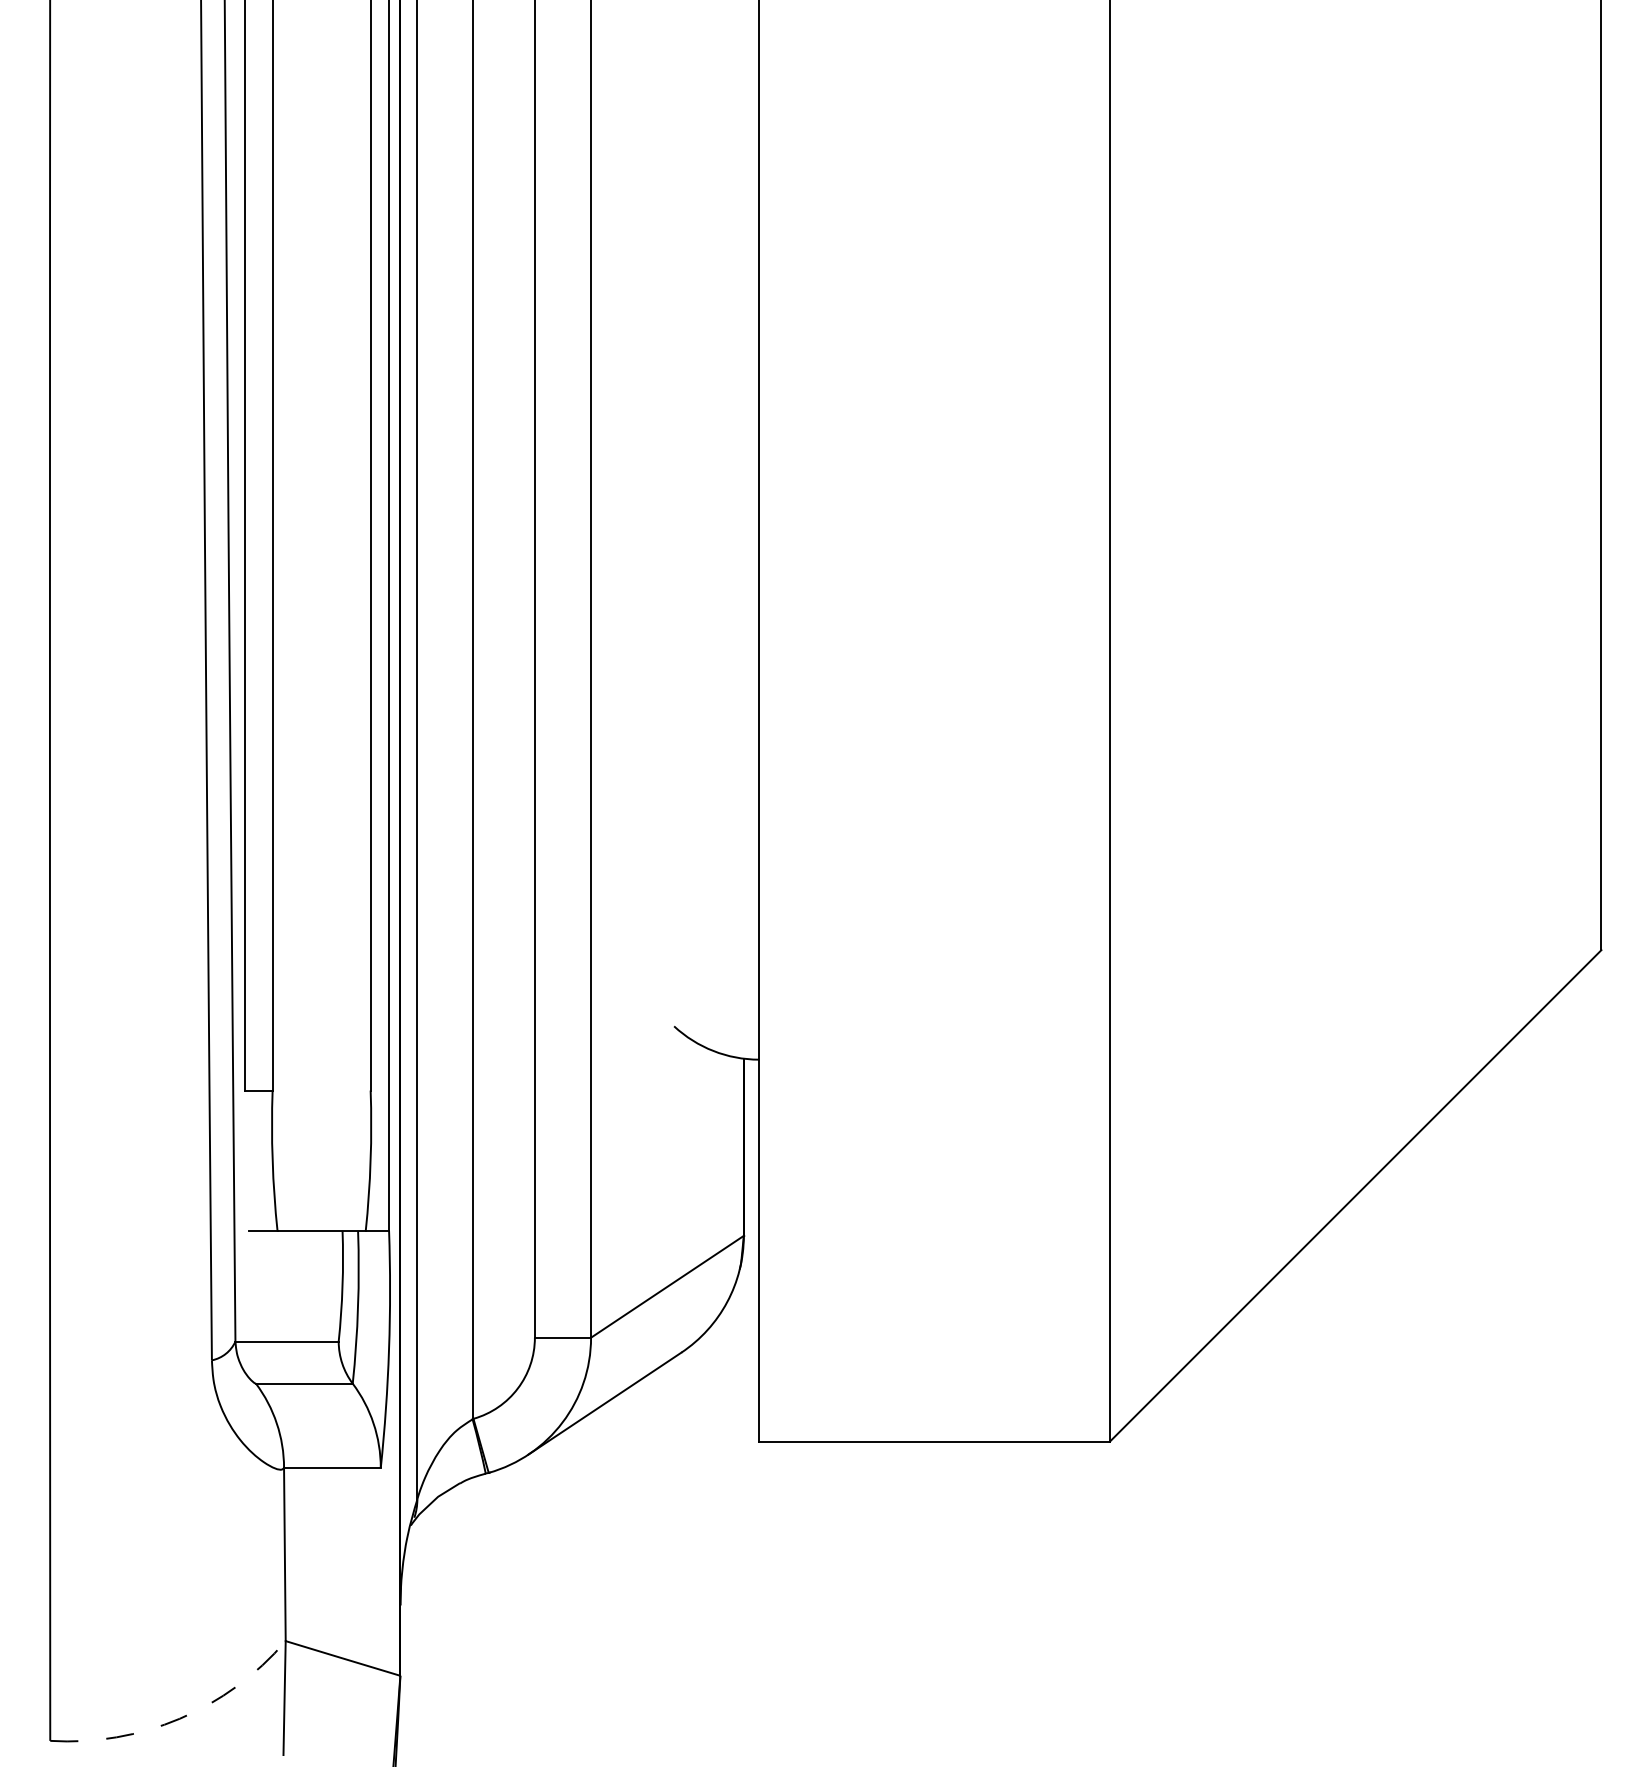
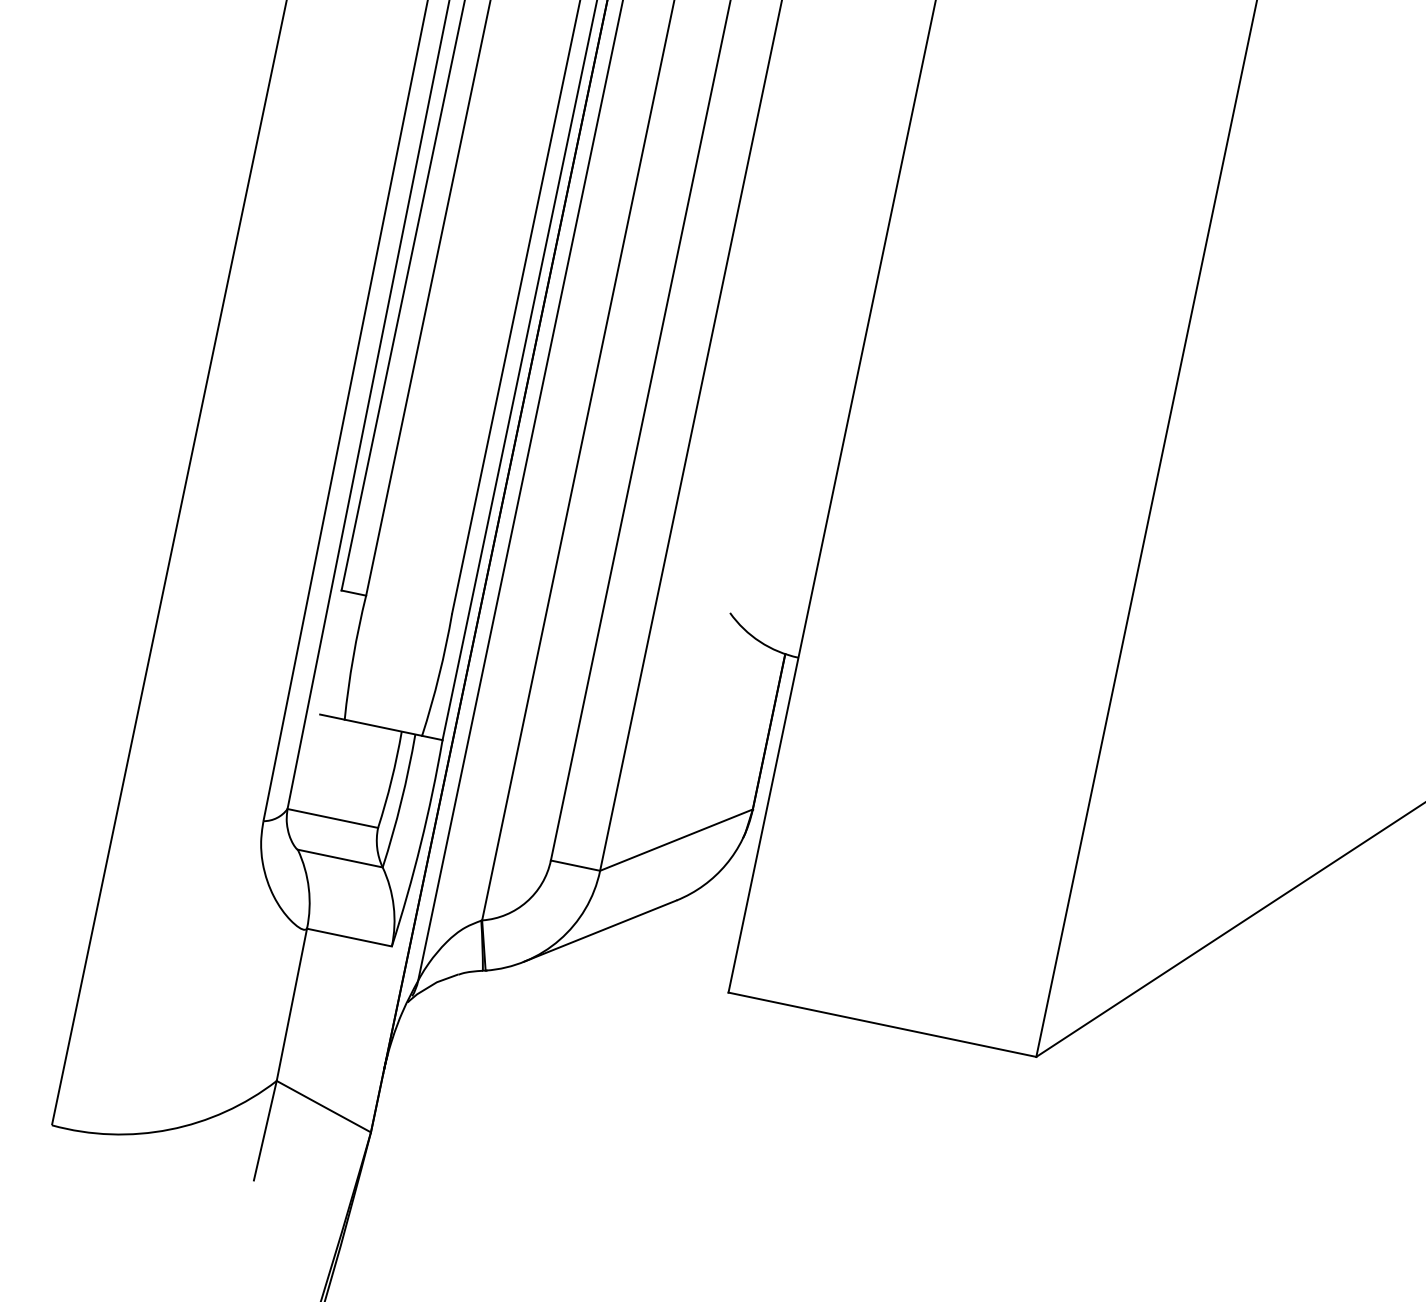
arc: (179, 1718) -> (169, 1129), dashed -> solid

